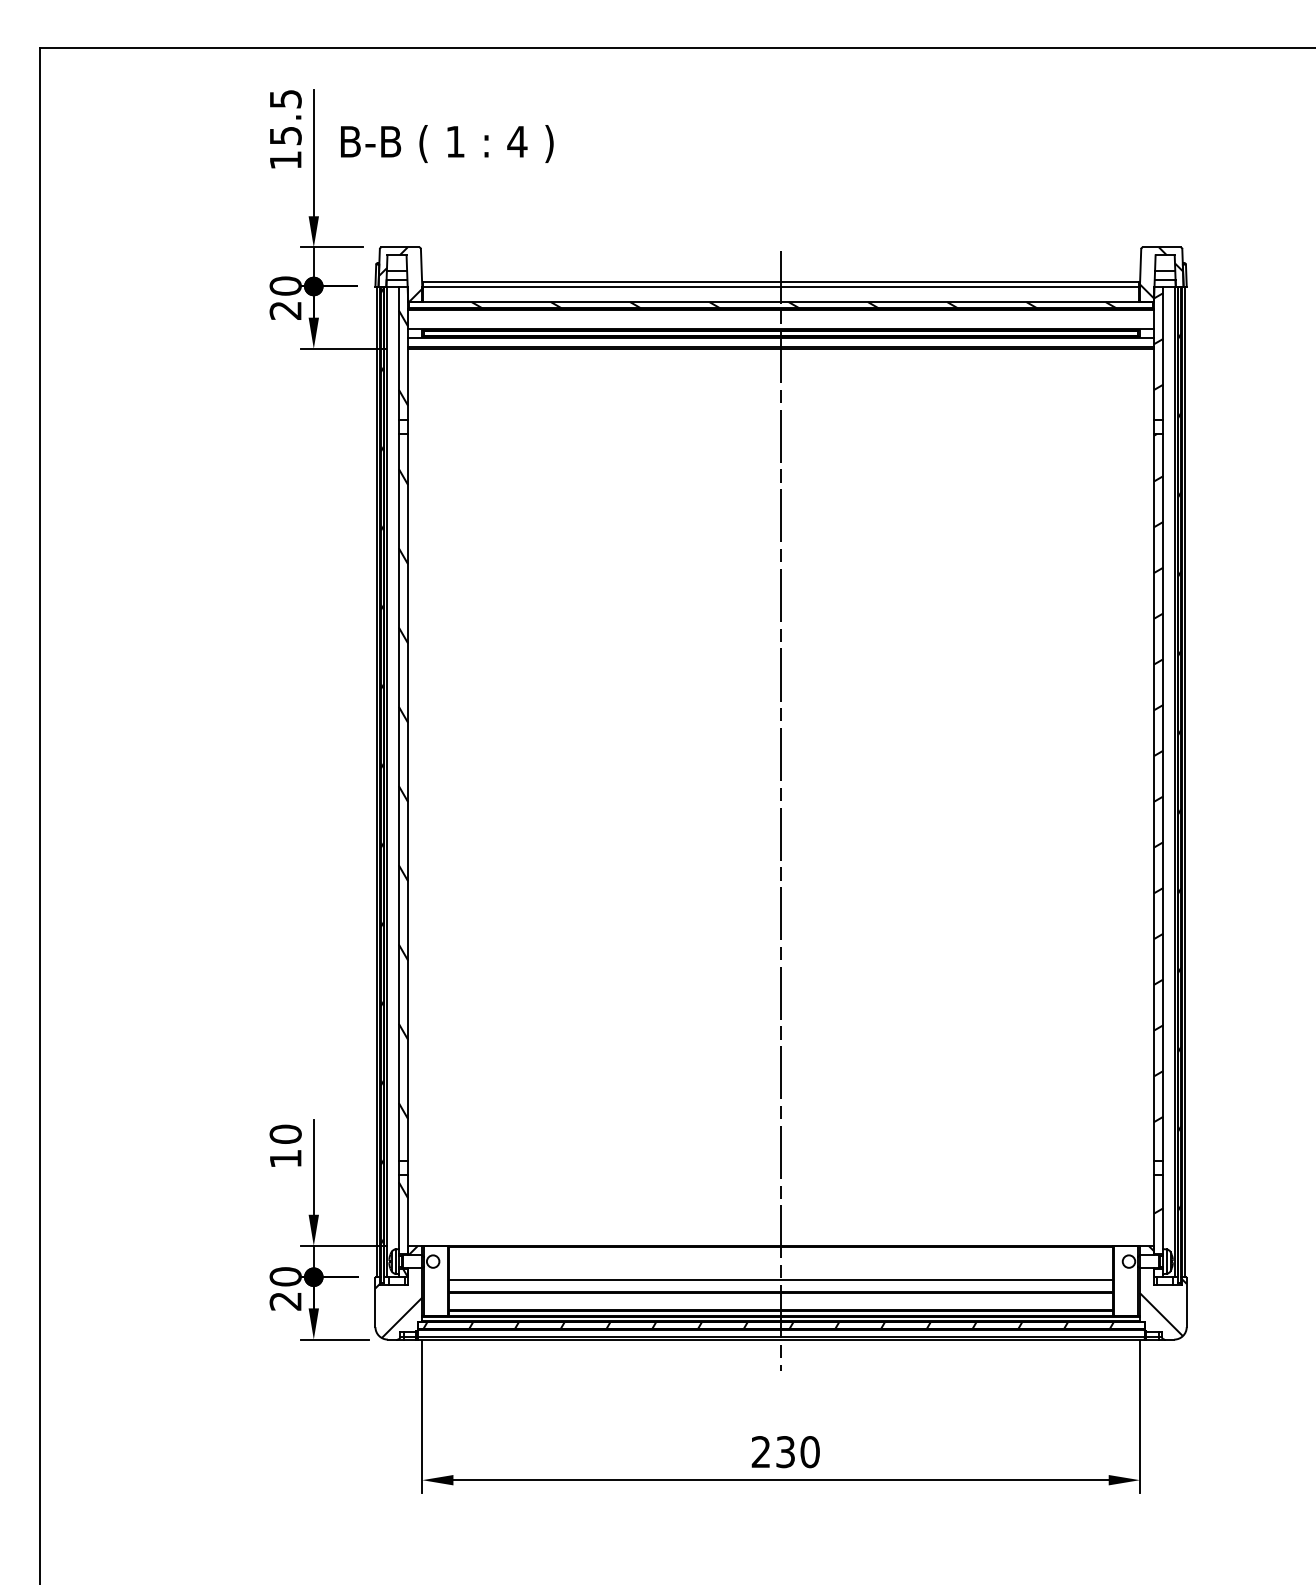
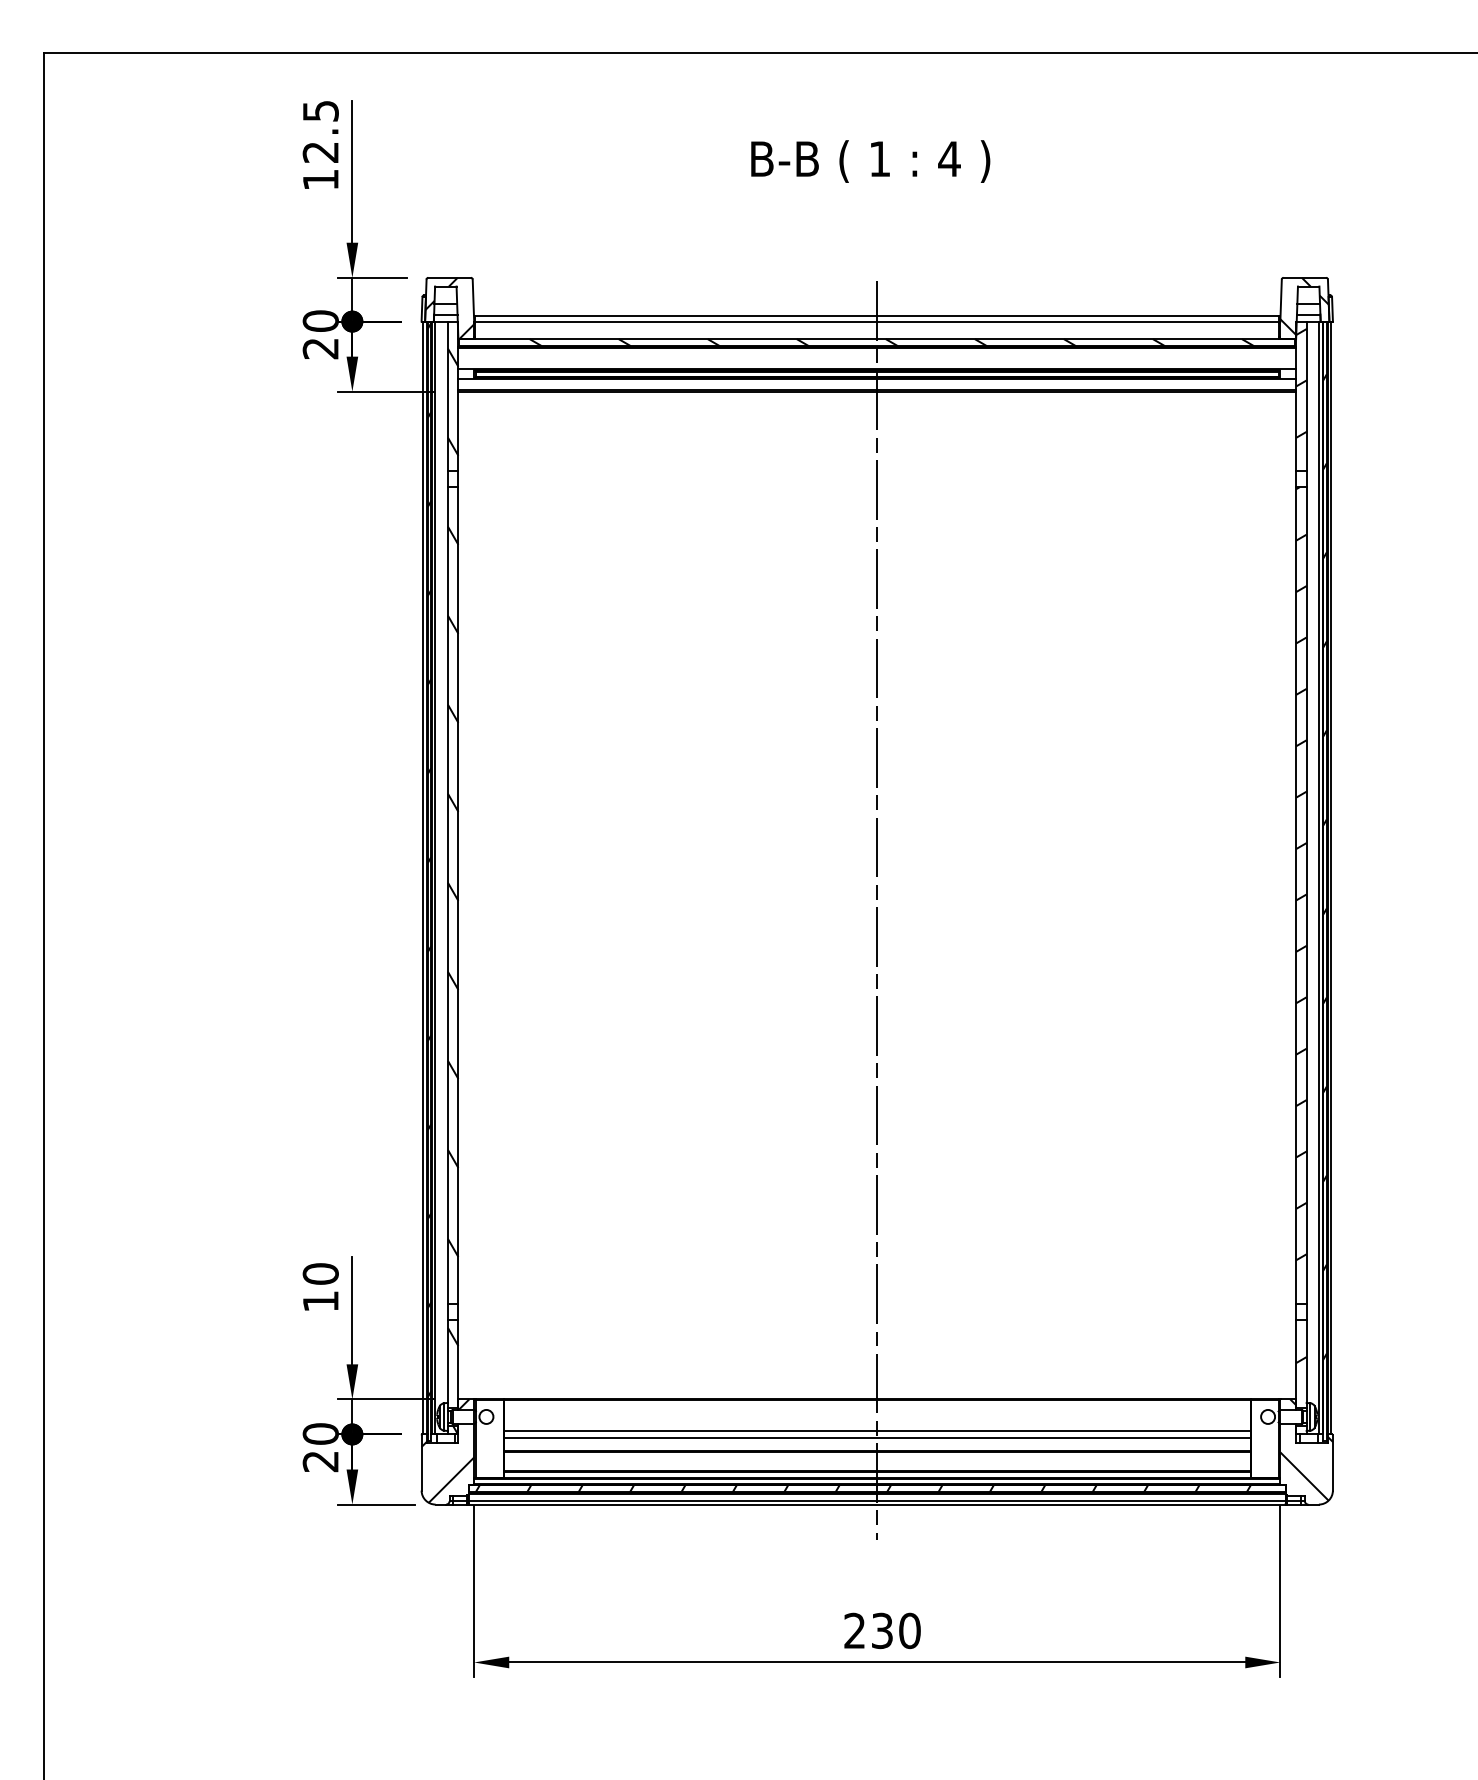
text: (285, 136) -> (320, 153), 15.5 -> 12.5
text: (447, 143) -> (870, 160), moved
line: (780, 1274) -> (876, 1431), added

